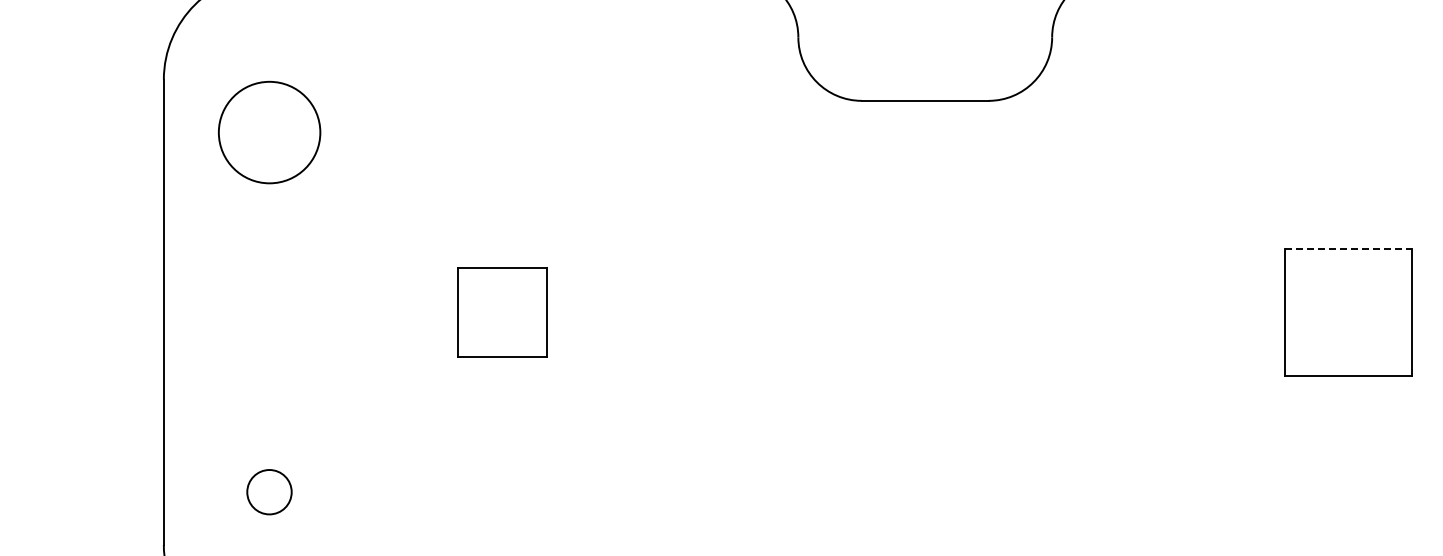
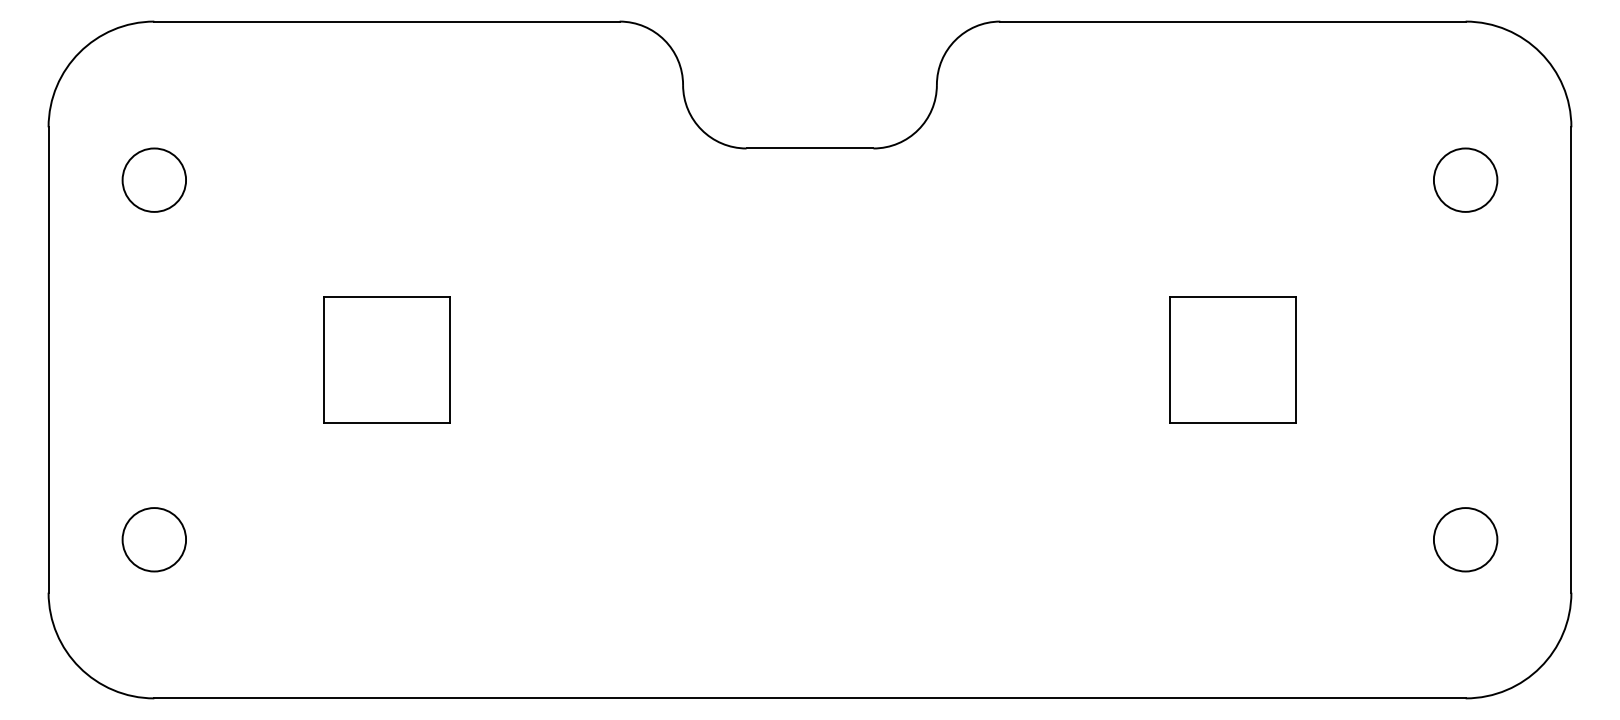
circle: (269, 131) -> (154, 179), size x0.62
line: (1348, 248) -> (1233, 296), dashed -> solid
part: (501, 311) -> (386, 359), size x1.43
circle: (268, 491) -> (153, 539), size x1.43

